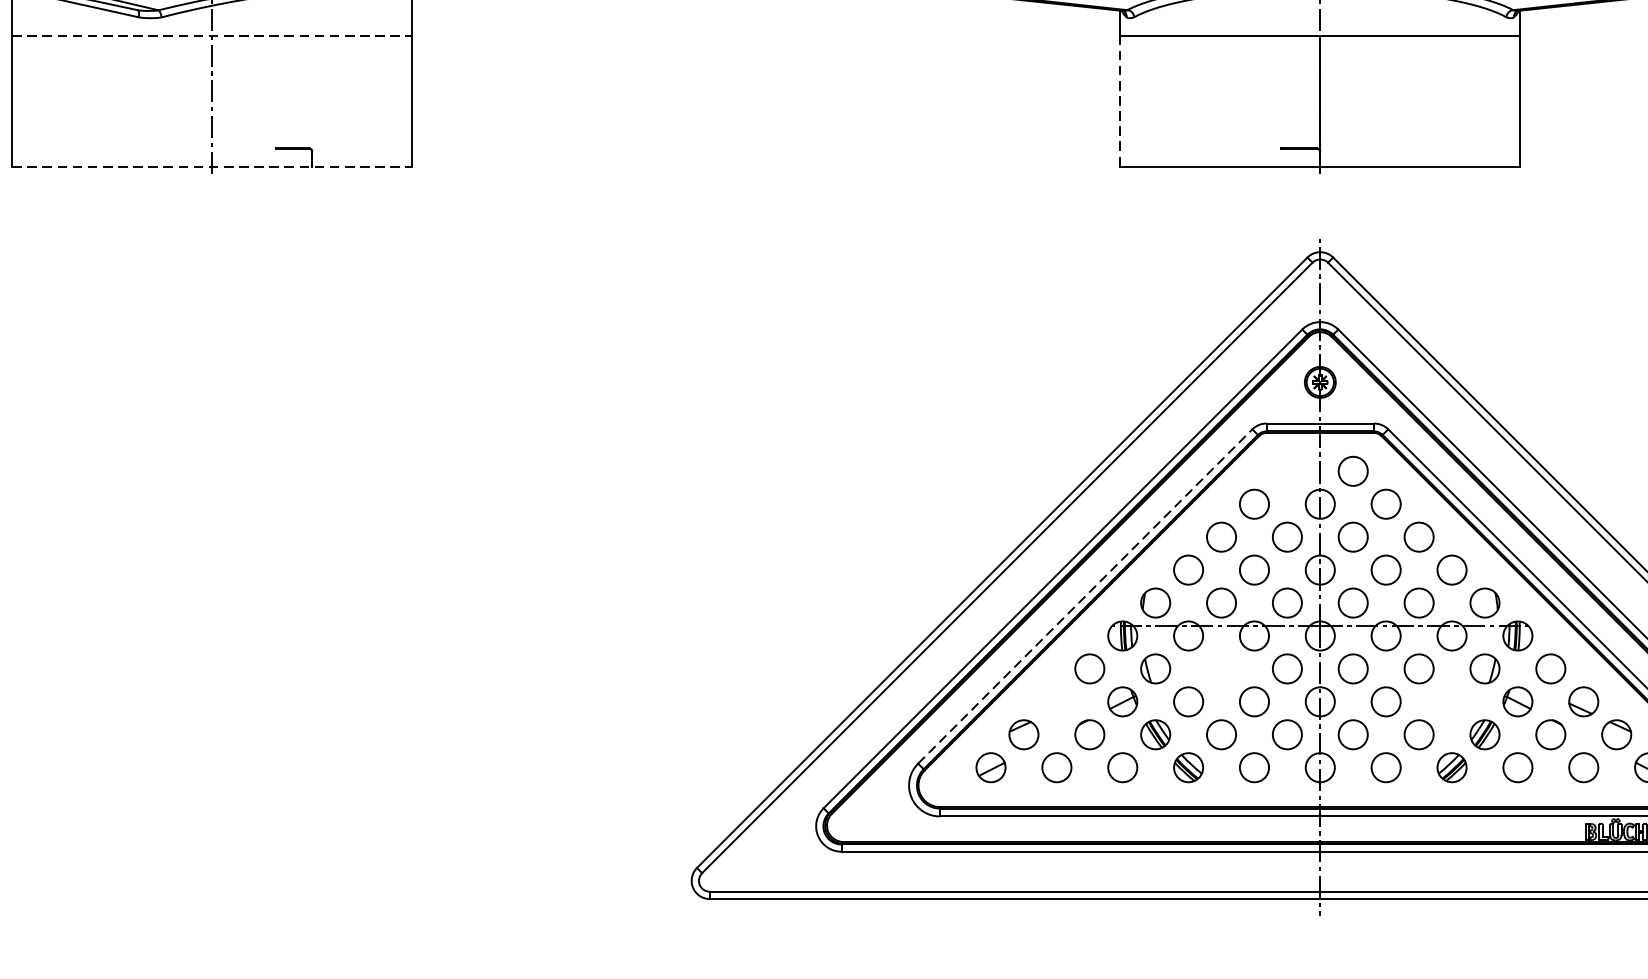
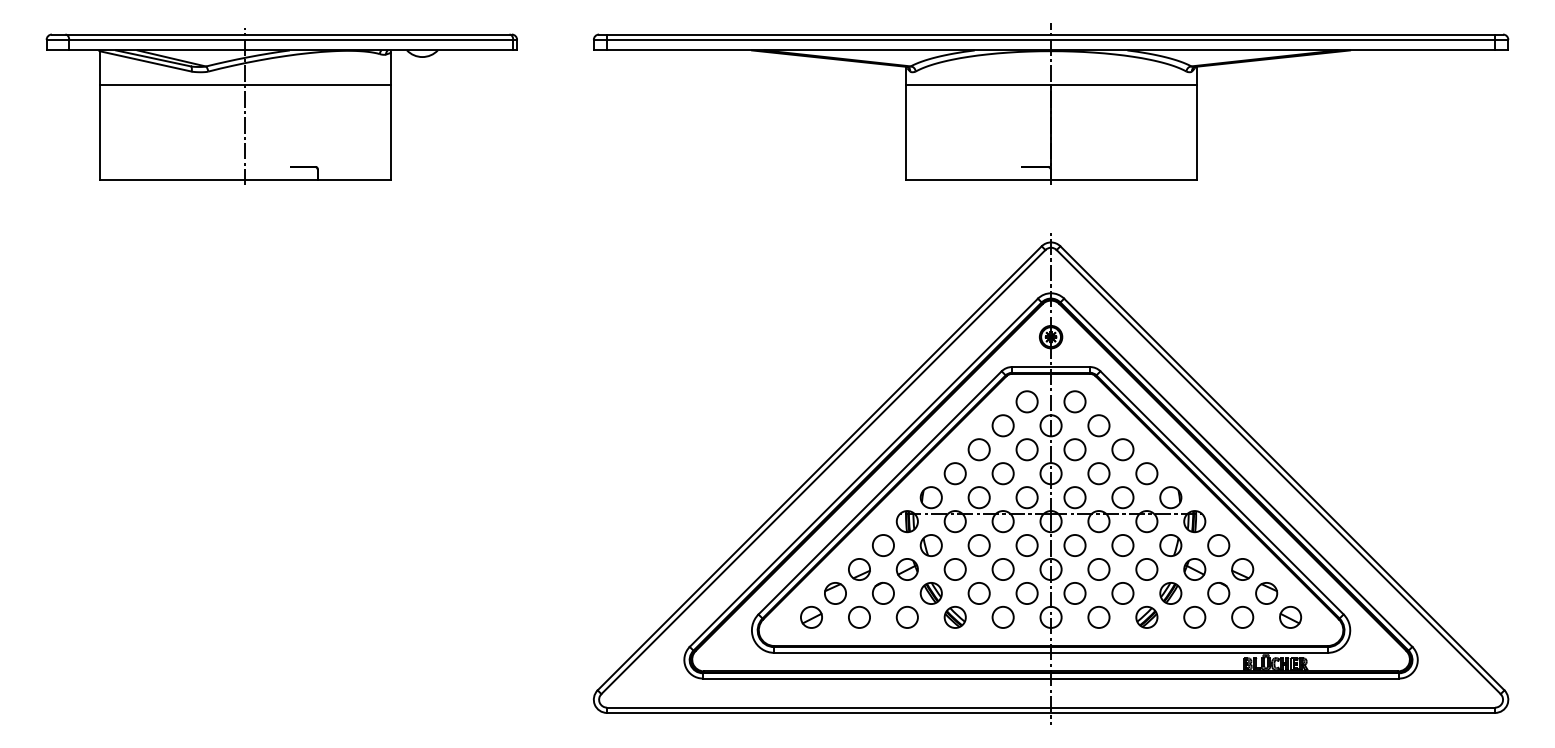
line: (212, 35) -> (245, 84), dashed -> solid
line: (1120, 101) -> (905, 132), dashed -> solid
line: (212, 167) -> (245, 180), dashed -> solid
circle: (1286, 470) -> (1026, 401), added
line: (1085, 595) -> (880, 492), dashed -> solid
circle: (1220, 668) -> (978, 545), added
part: (1056, 701) -> (859, 569), added
circle: (1451, 701) -> (1146, 569), added

